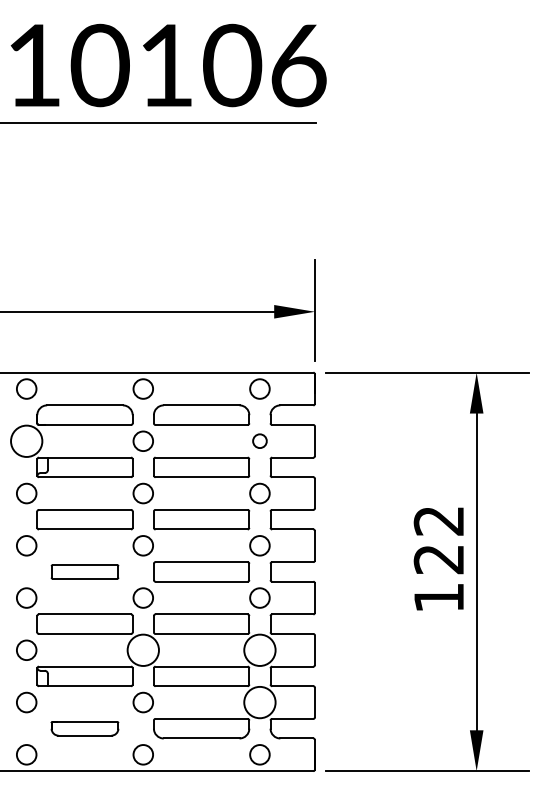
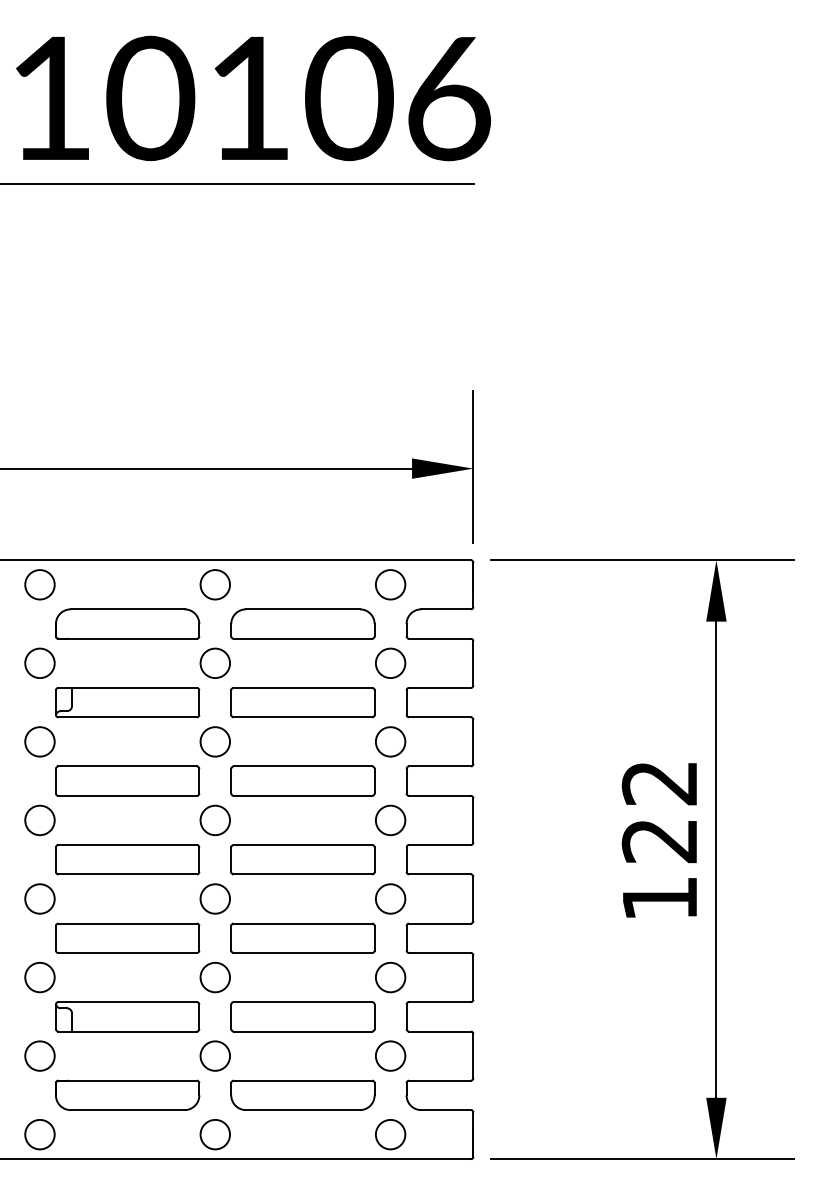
circle: (259, 440) -> (389, 662), size x1.43
circle: (26, 441) -> (39, 663), size x0.62
part: (84, 571) -> (126, 859), size x1.43
circle: (143, 650) -> (215, 977), size x0.62
circle: (259, 650) -> (389, 977), size x0.62
circle: (259, 702) -> (389, 1056), size x0.62
part: (84, 728) -> (126, 1095), size x1.43

